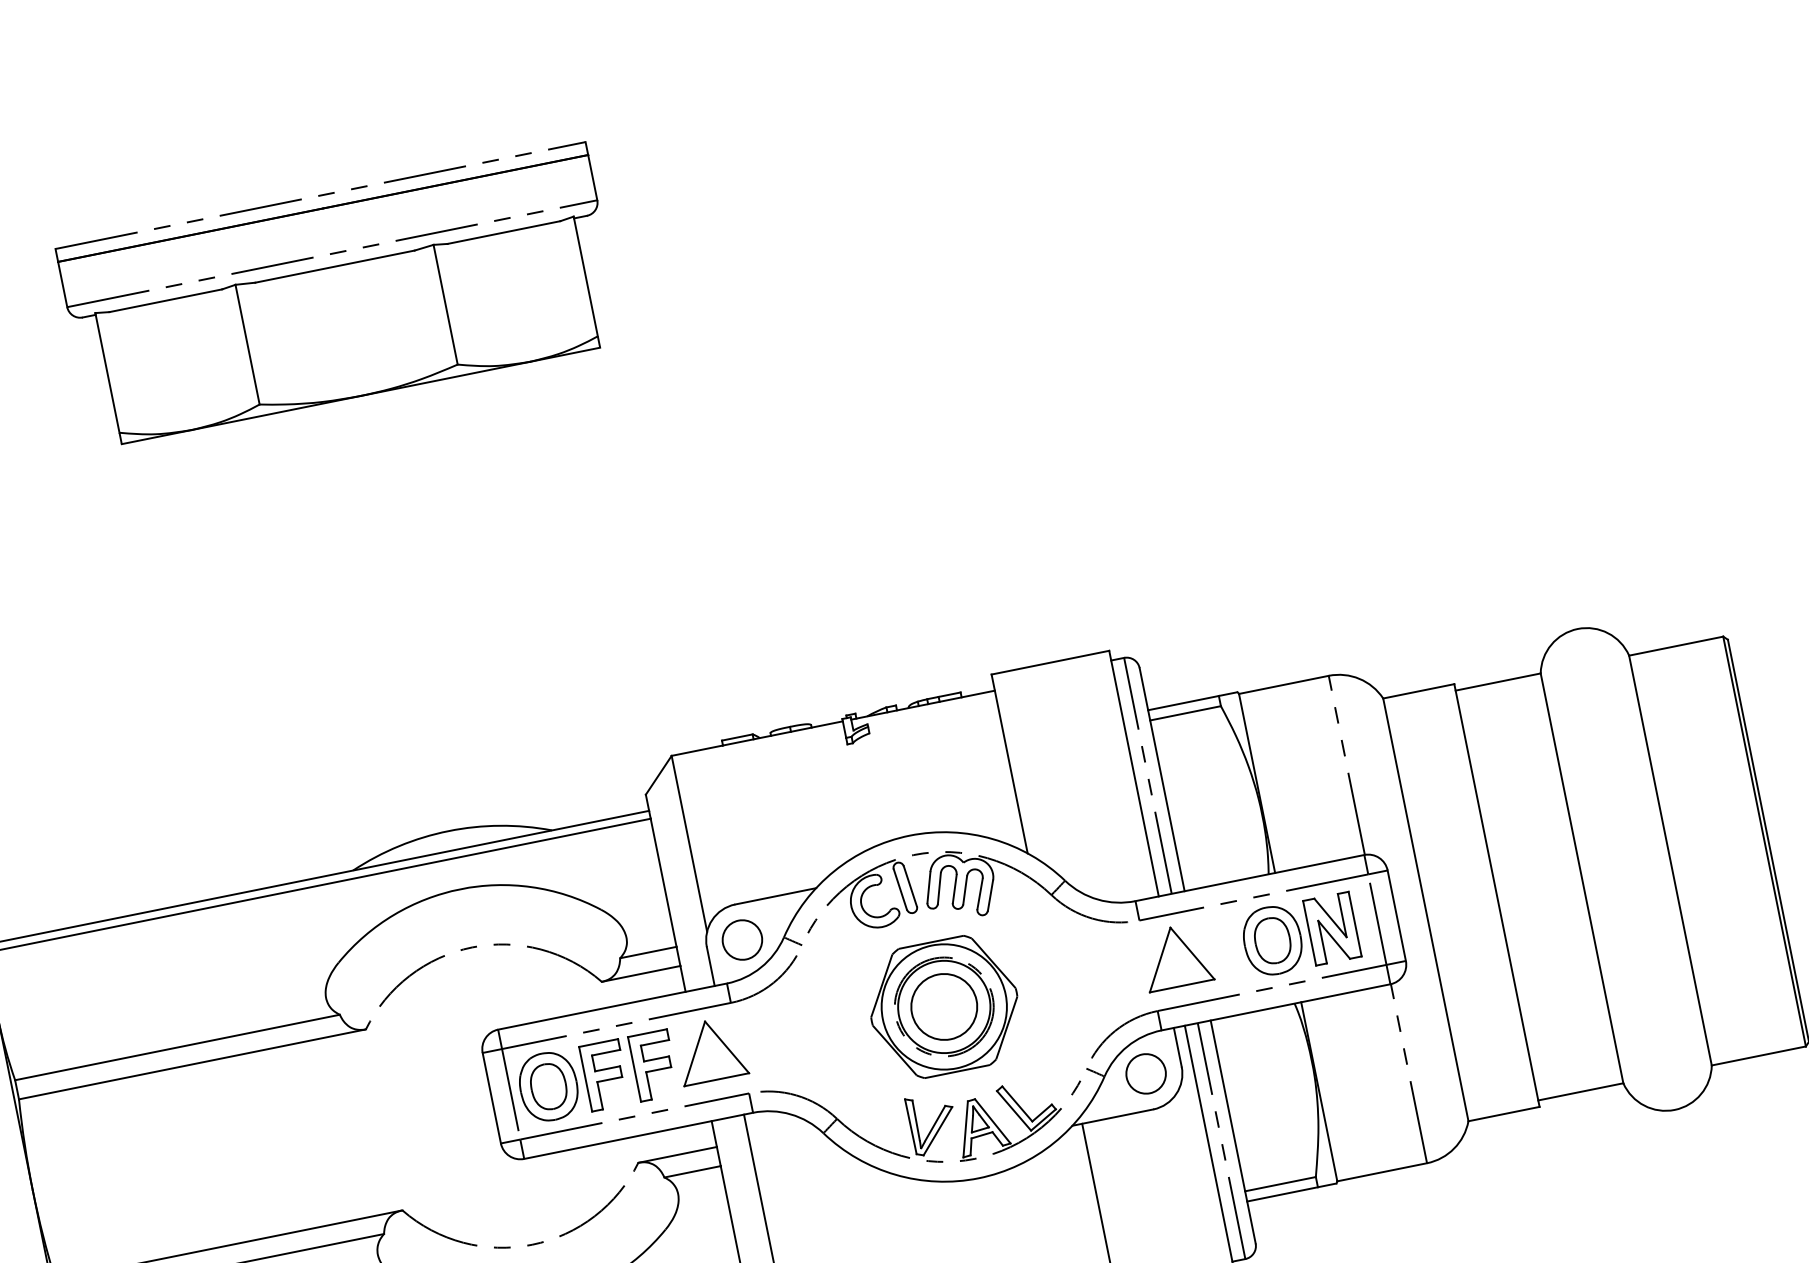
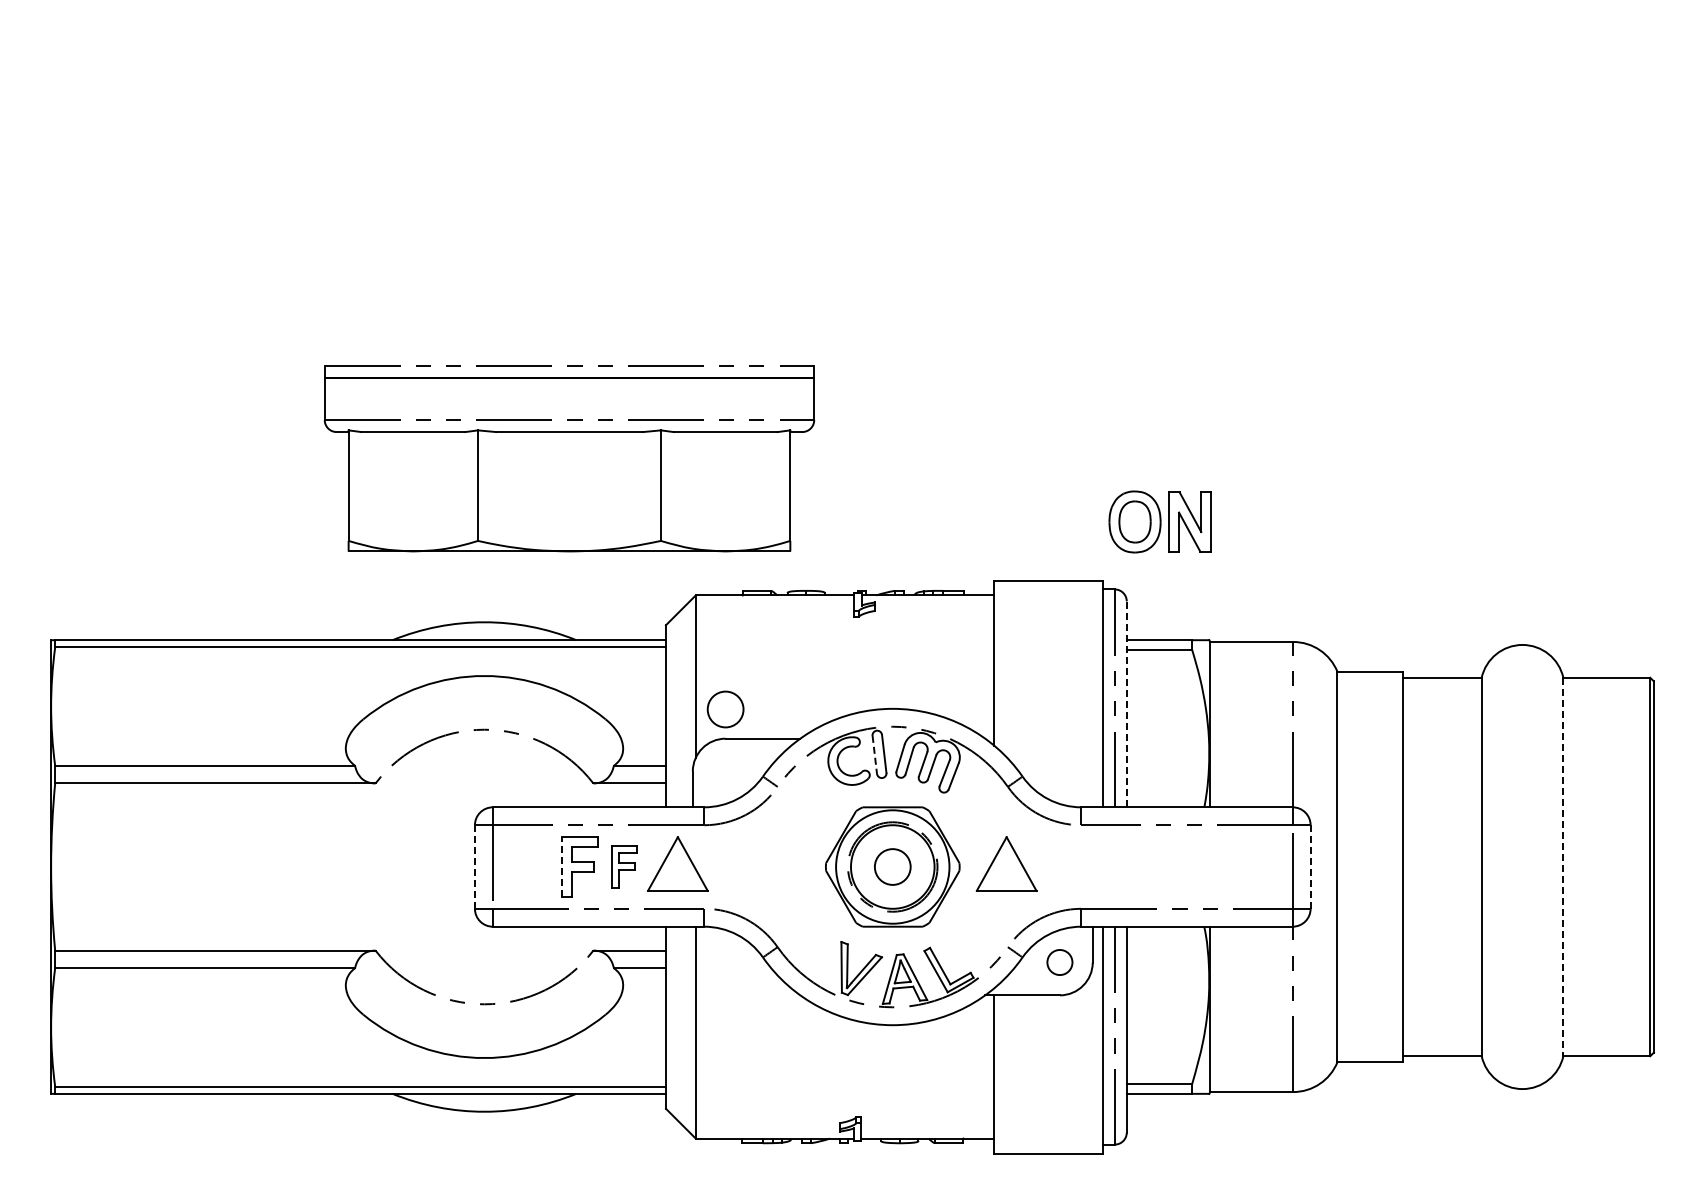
part: (340, 295) -> (569, 458), moved
line: (1161, 779) -> (1126, 704), solid -> dashed
line: (1670, 861) -> (1563, 867), solid -> dashed
line: (900, 890) -> (874, 755), solid -> dashed
line: (1396, 916) -> (1310, 867), solid -> dashed
part: (1299, 934) -> (1159, 521), moved
circle: (742, 940) -> (725, 709), moved
part: (1176, 956) -> (1006, 863), moved
circle: (943, 1006) -> (892, 866), size x0.6
part: (653, 1064) -> (624, 866), size x0.7
circle: (1145, 1073) -> (1059, 962), size x0.7
line: (585, 1079) -> (561, 867), solid -> dashed
part: (548, 1086) -> (527, 866), removed
line: (491, 1098) -> (474, 867), solid -> dashed

